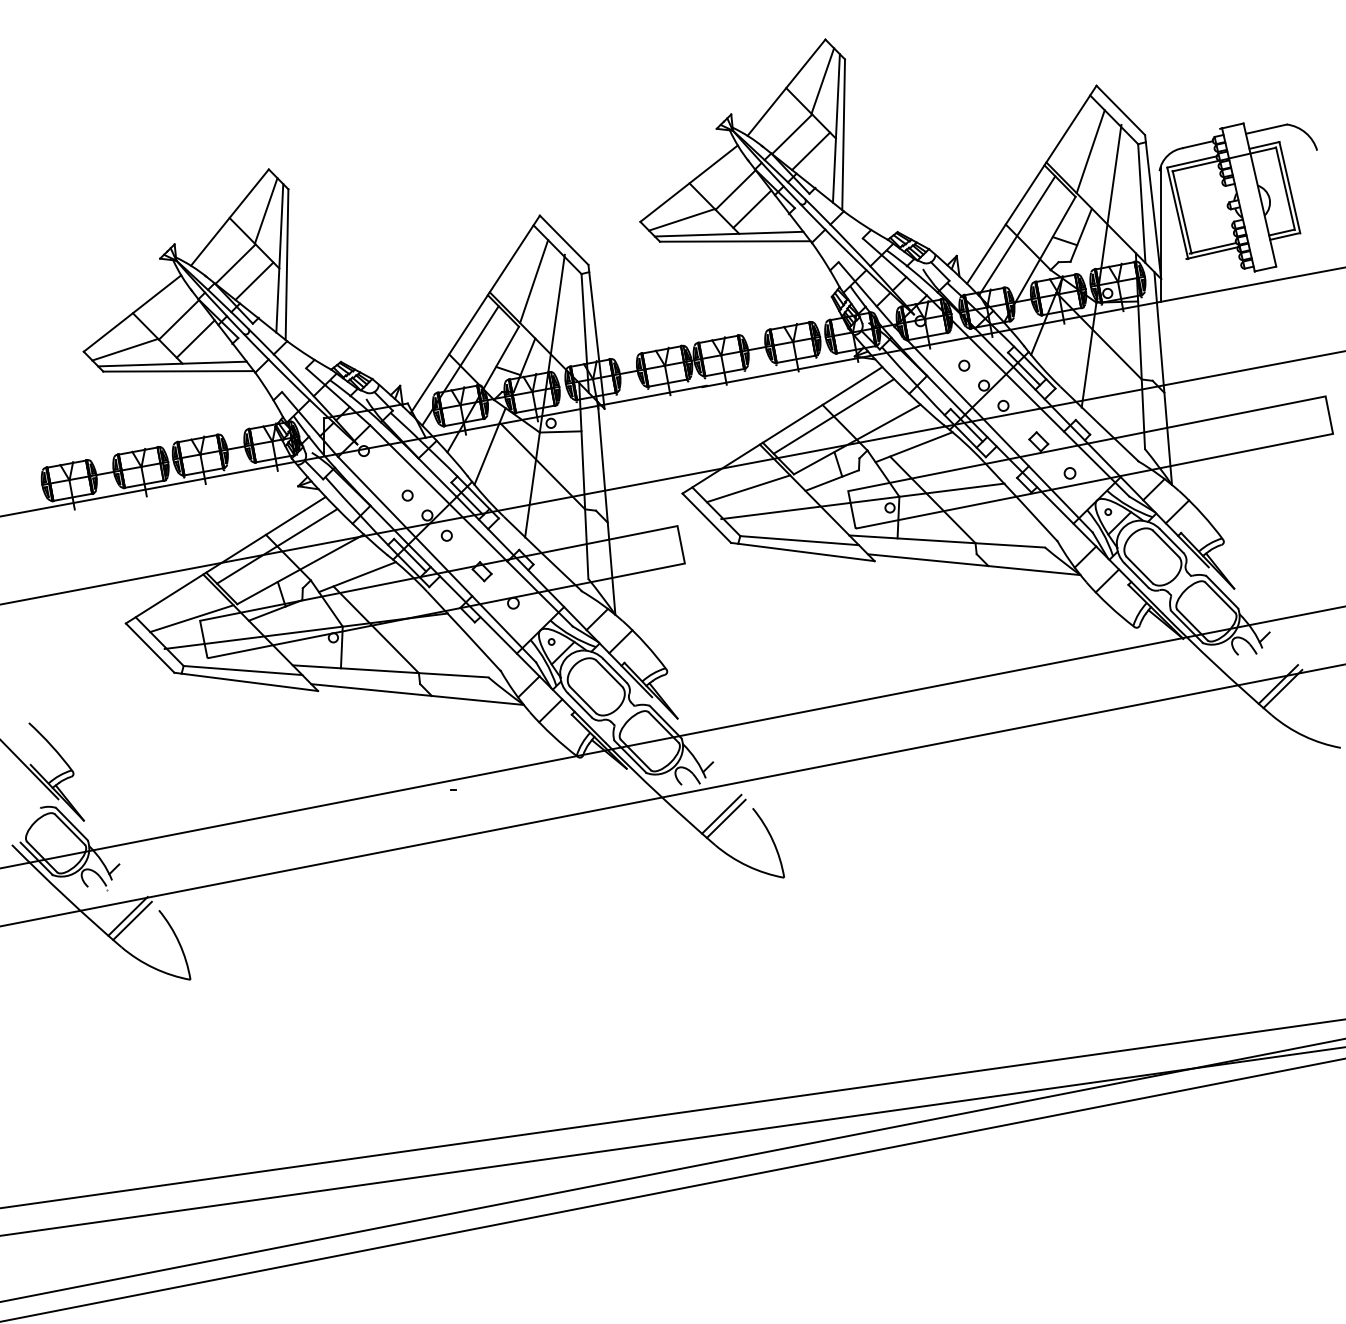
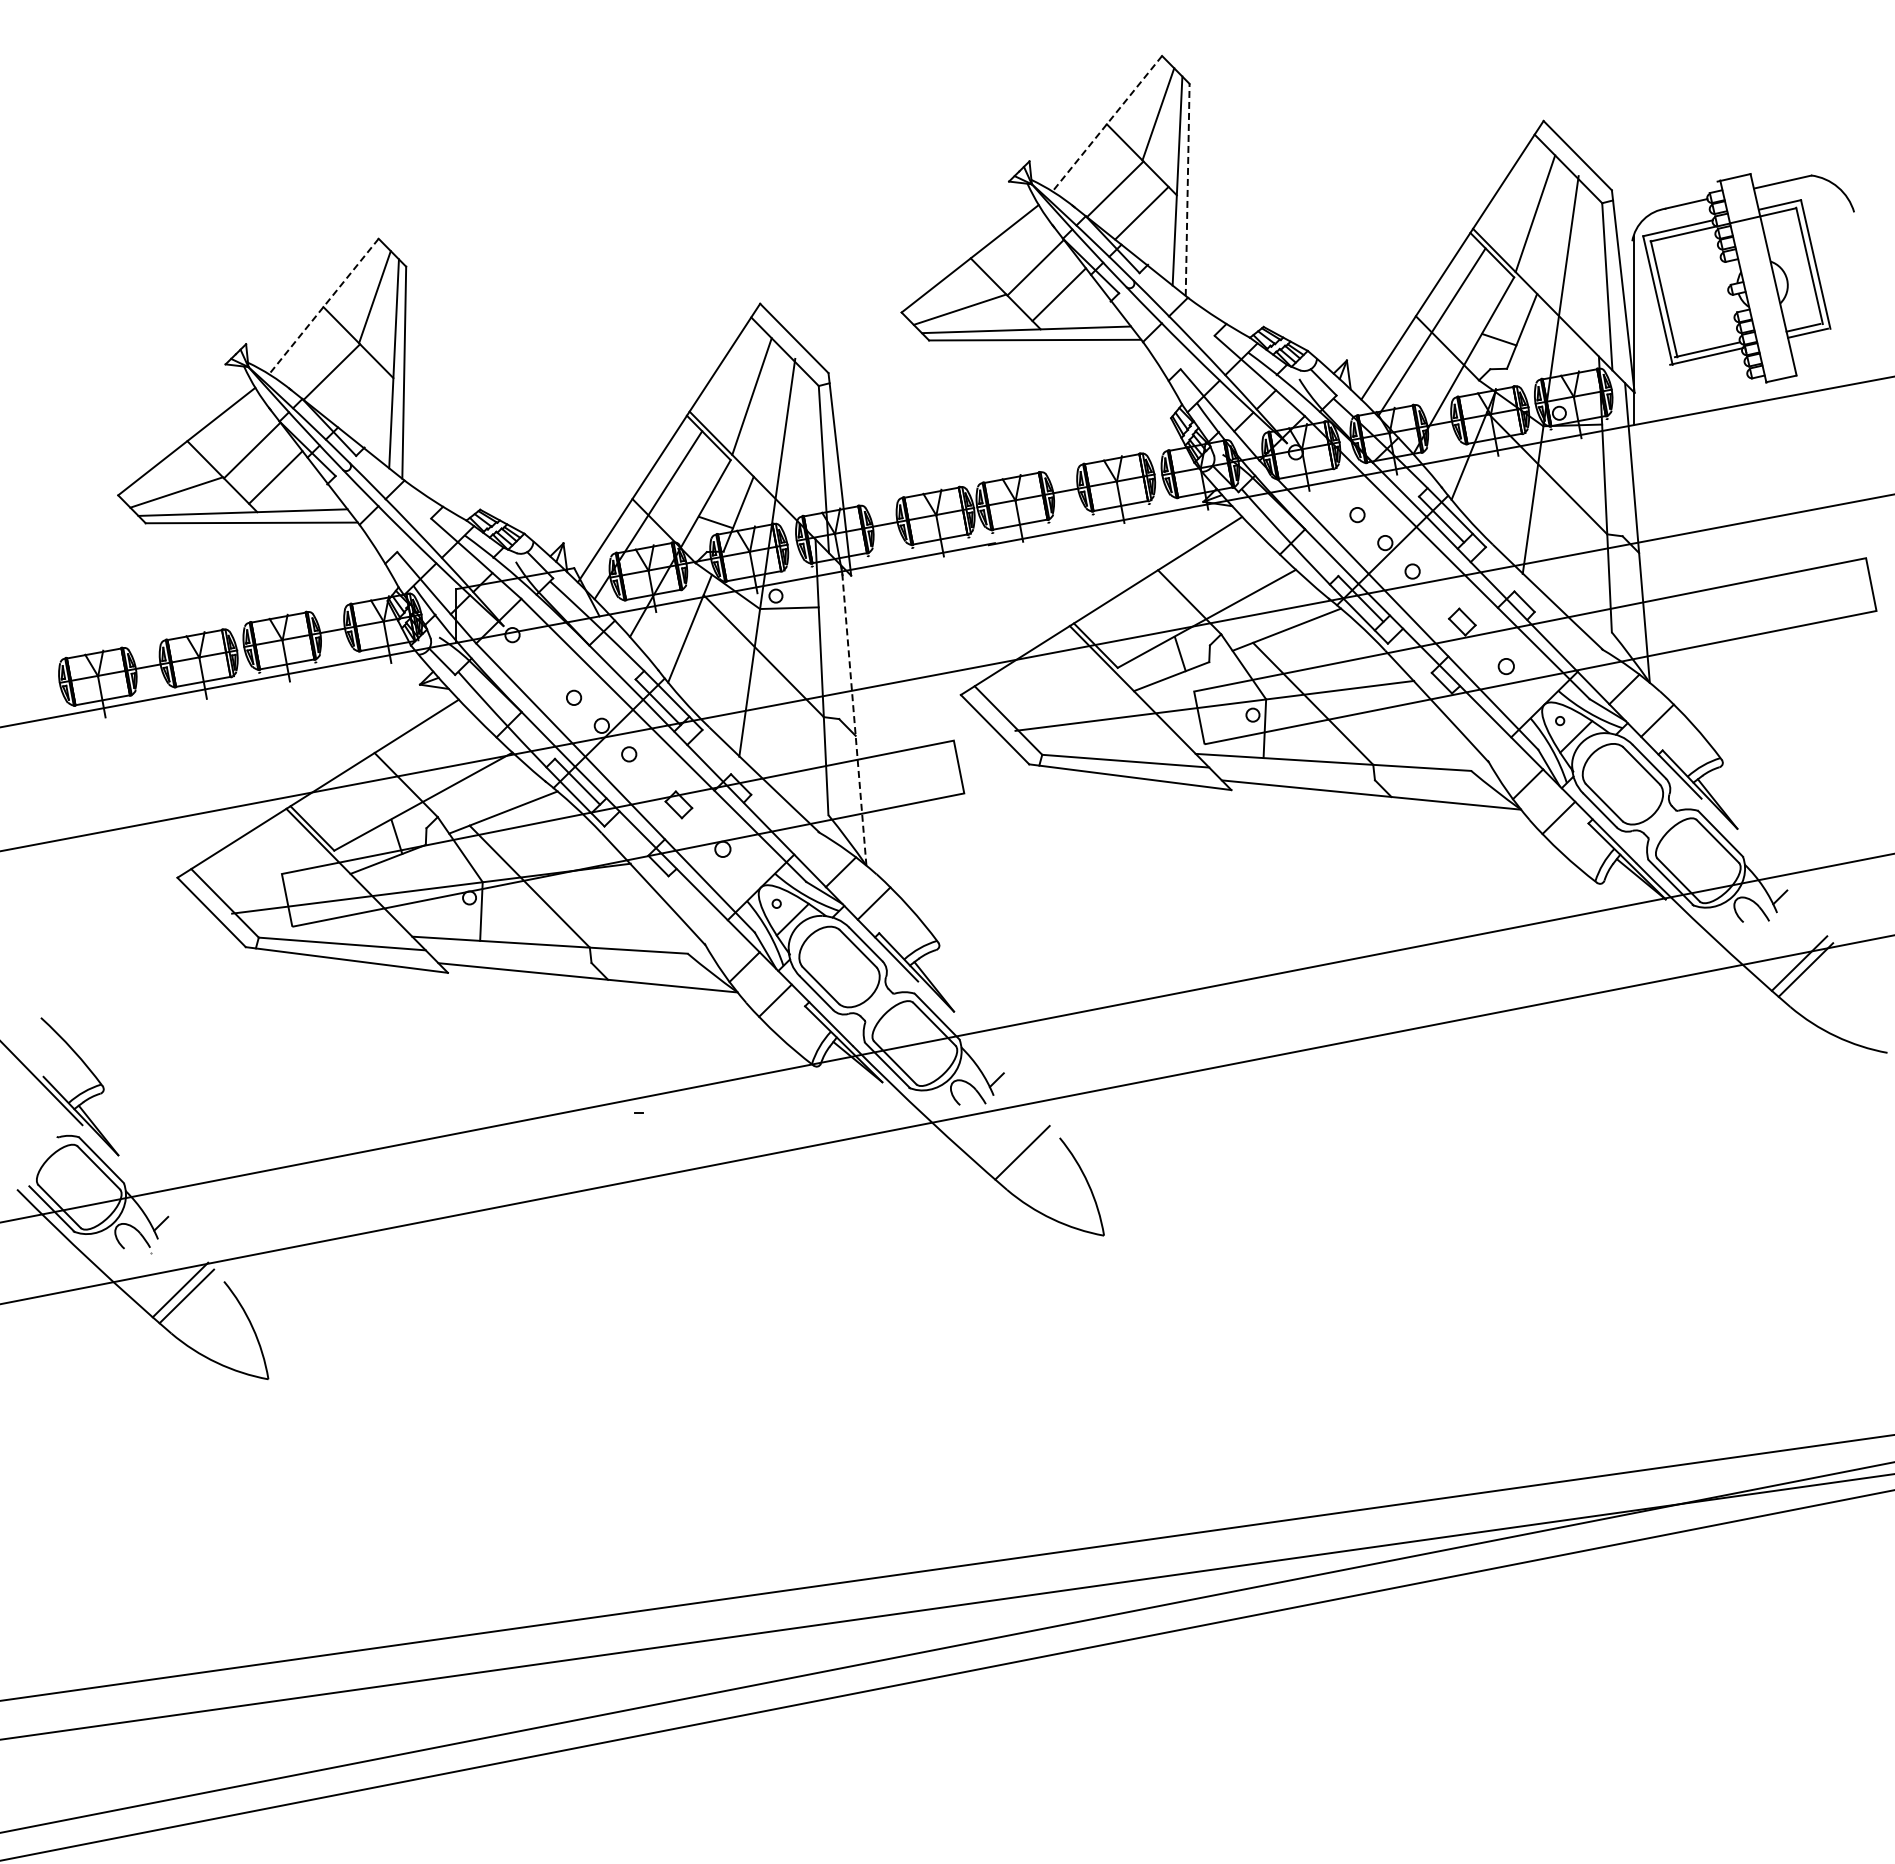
line: (786, 88) -> (1107, 124), solid -> dashed
line: (843, 134) -> (1187, 189), solid -> dashed
line: (229, 217) -> (323, 306), solid -> dashed
line: (254, 280) -> (358, 395), removed
line: (833, 415) -> (1173, 585), removed
line: (748, 488) -> (1053, 688), removed
line: (606, 508) -> (854, 715), solid -> dashed
line: (277, 545) -> (390, 768), removed
line: (191, 618) -> (270, 870), removed
line: (721, 814) -> (1015, 1146), removed

